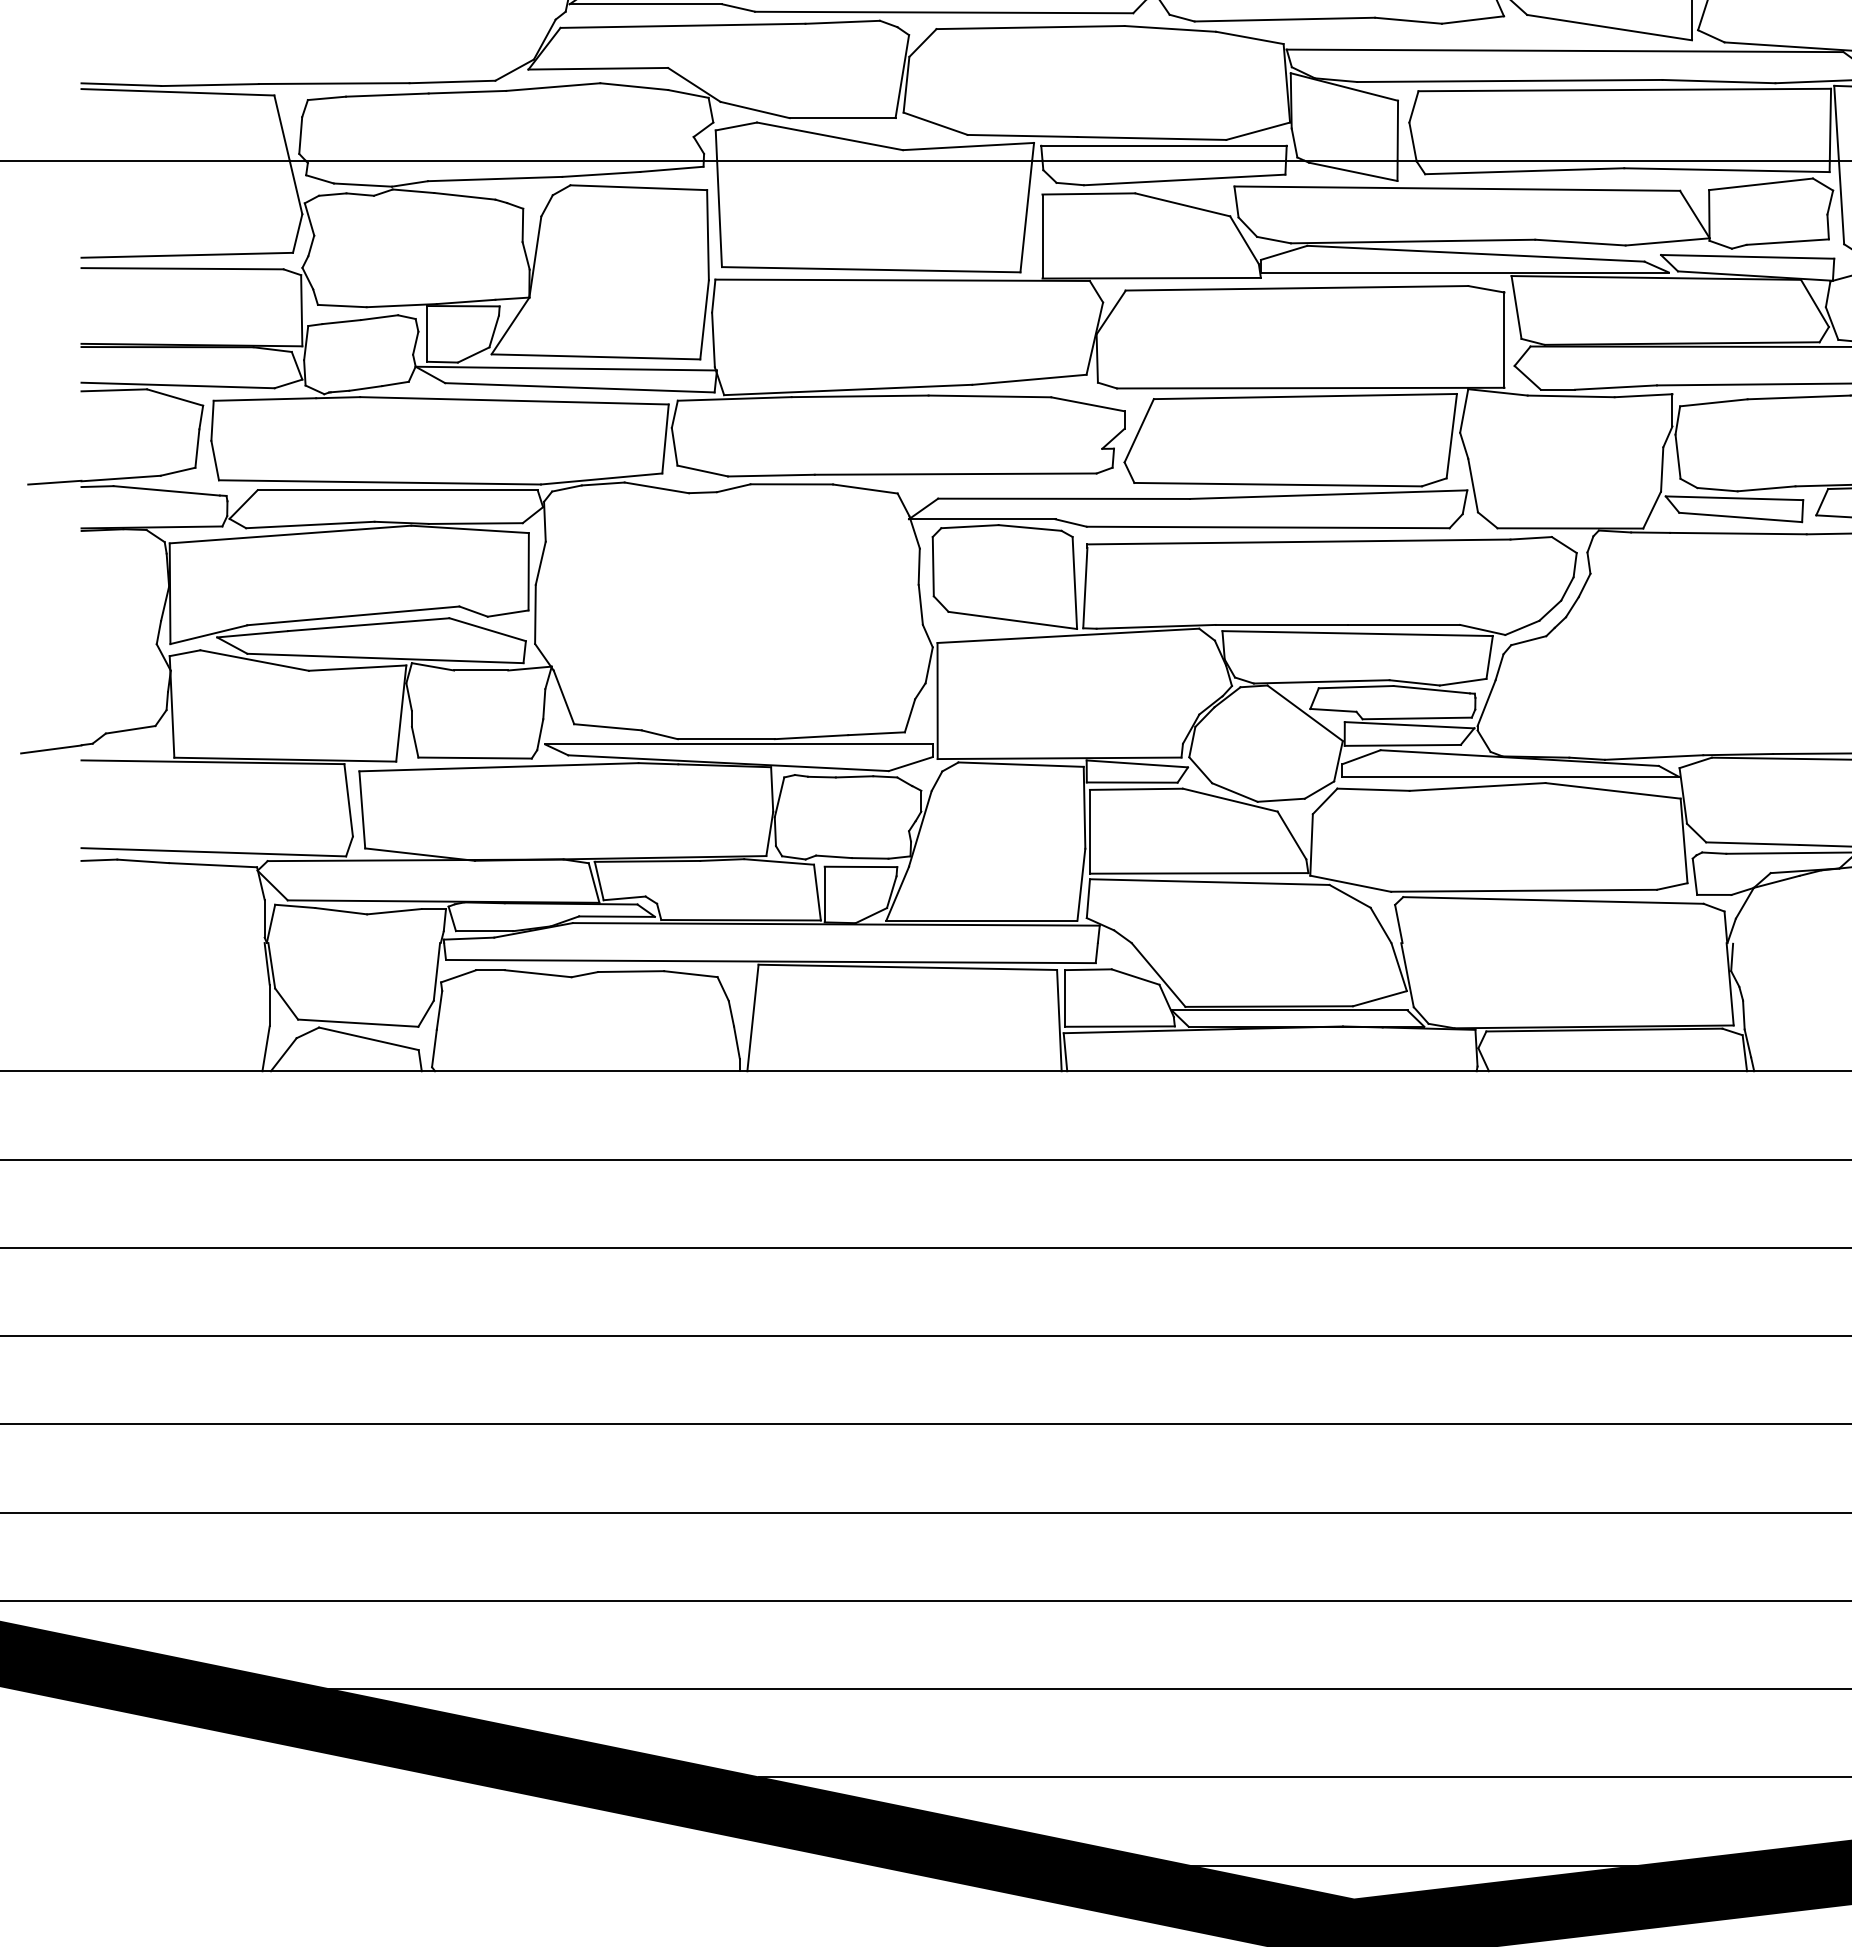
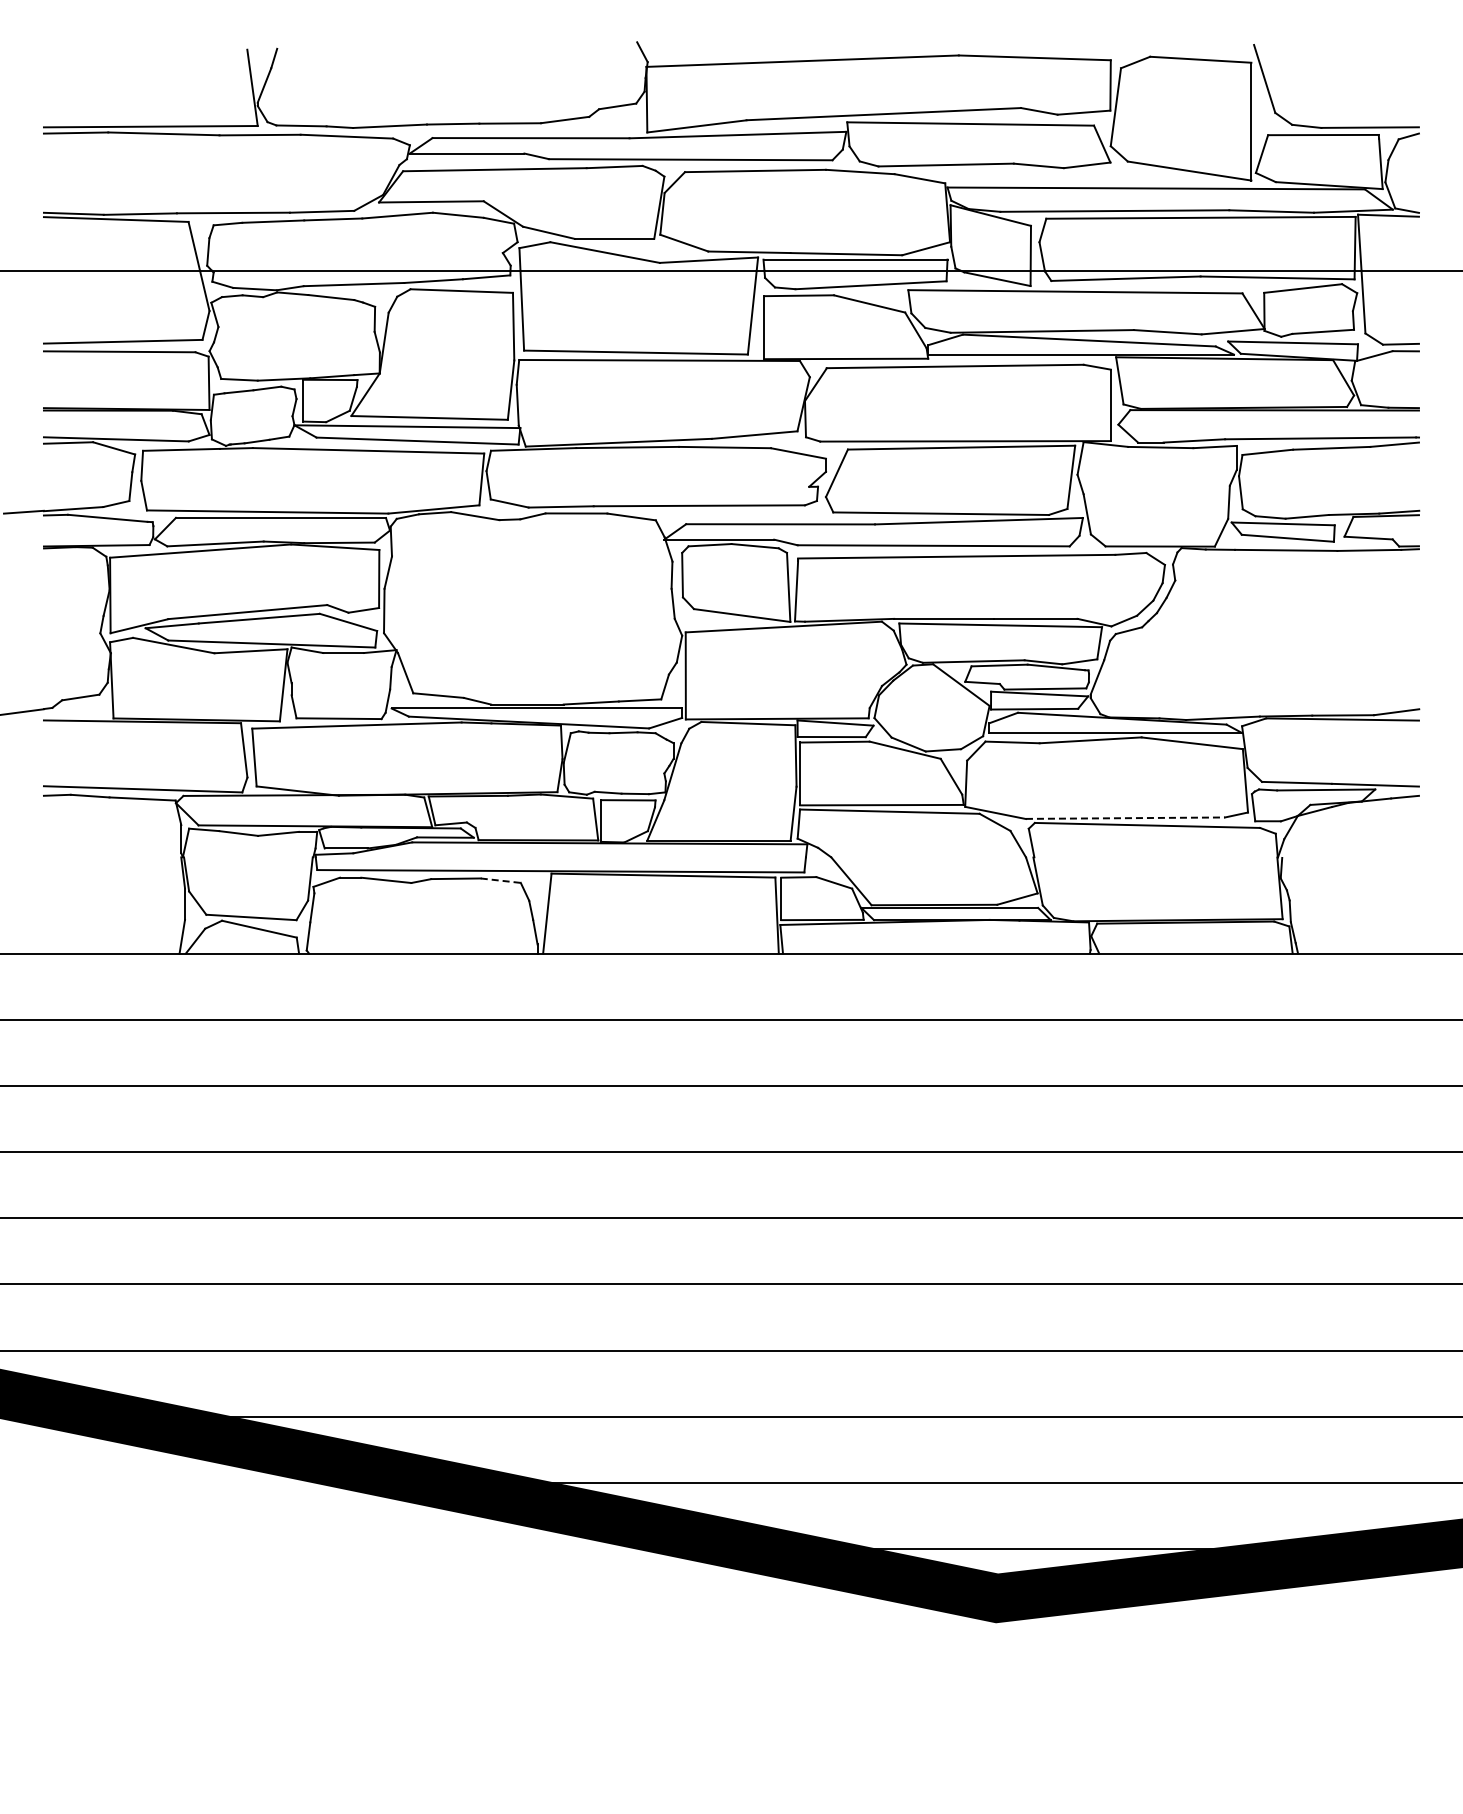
line: (1524, 891) -> (1125, 818), solid -> dashed
line: (691, 973) -> (501, 880), solid -> dashed

